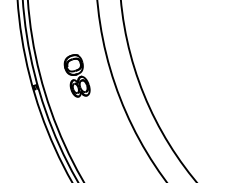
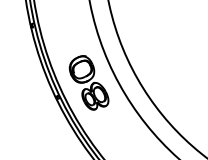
part: (76, 75) -> (88, 82), size x1.67

